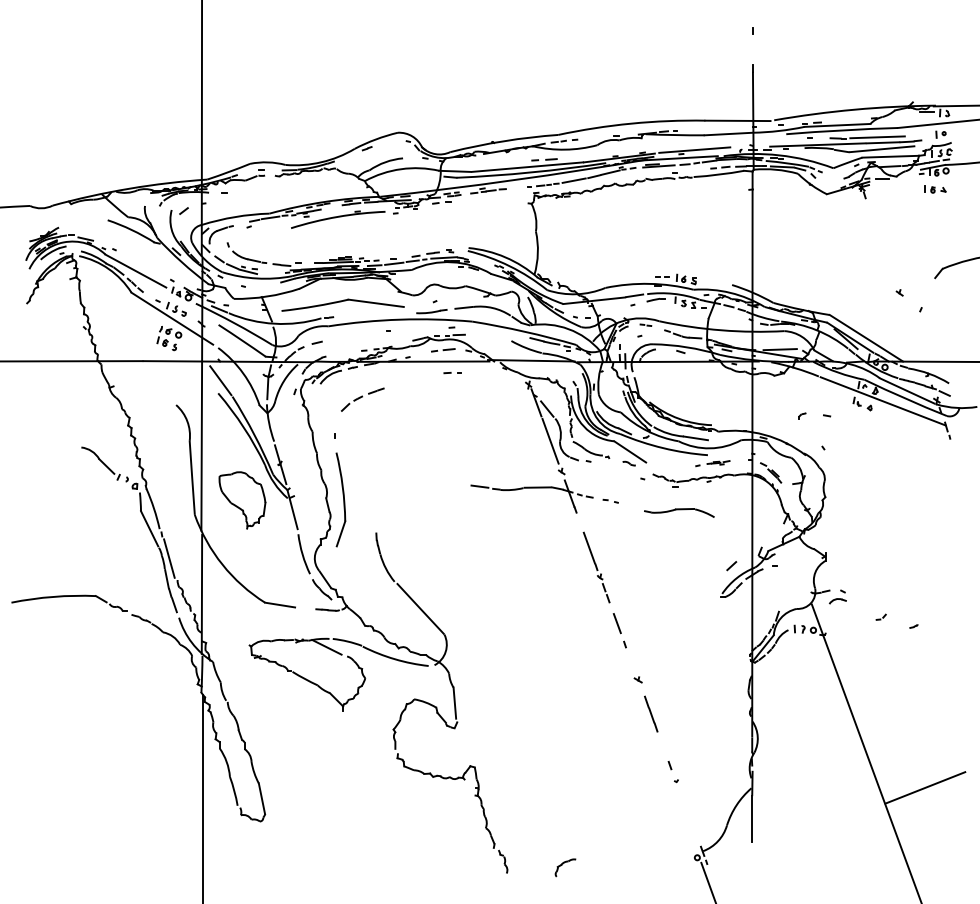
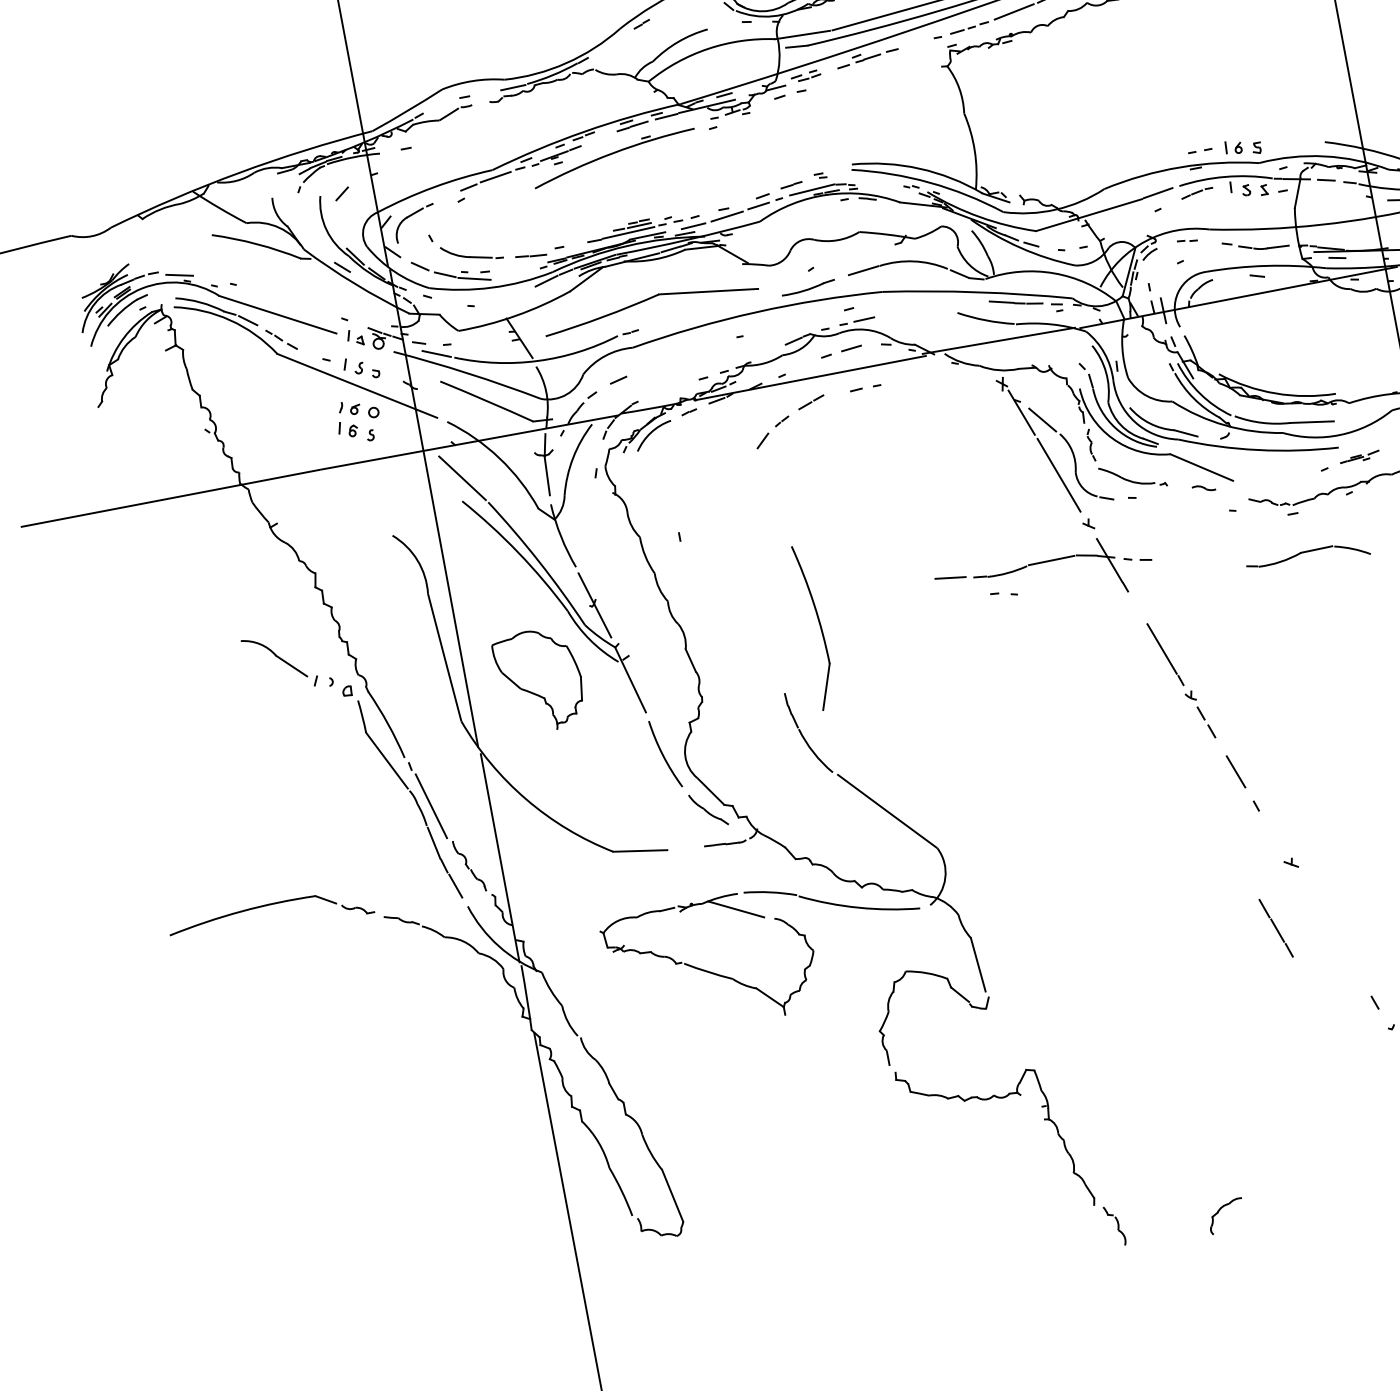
part: (362, 399) -> (789, 421), moved
part: (340, 499) -> (814, 626), moved
part: (610, 500) -> (1003, 593), moved
line: (651, 713) -> (1276, 927), moved

